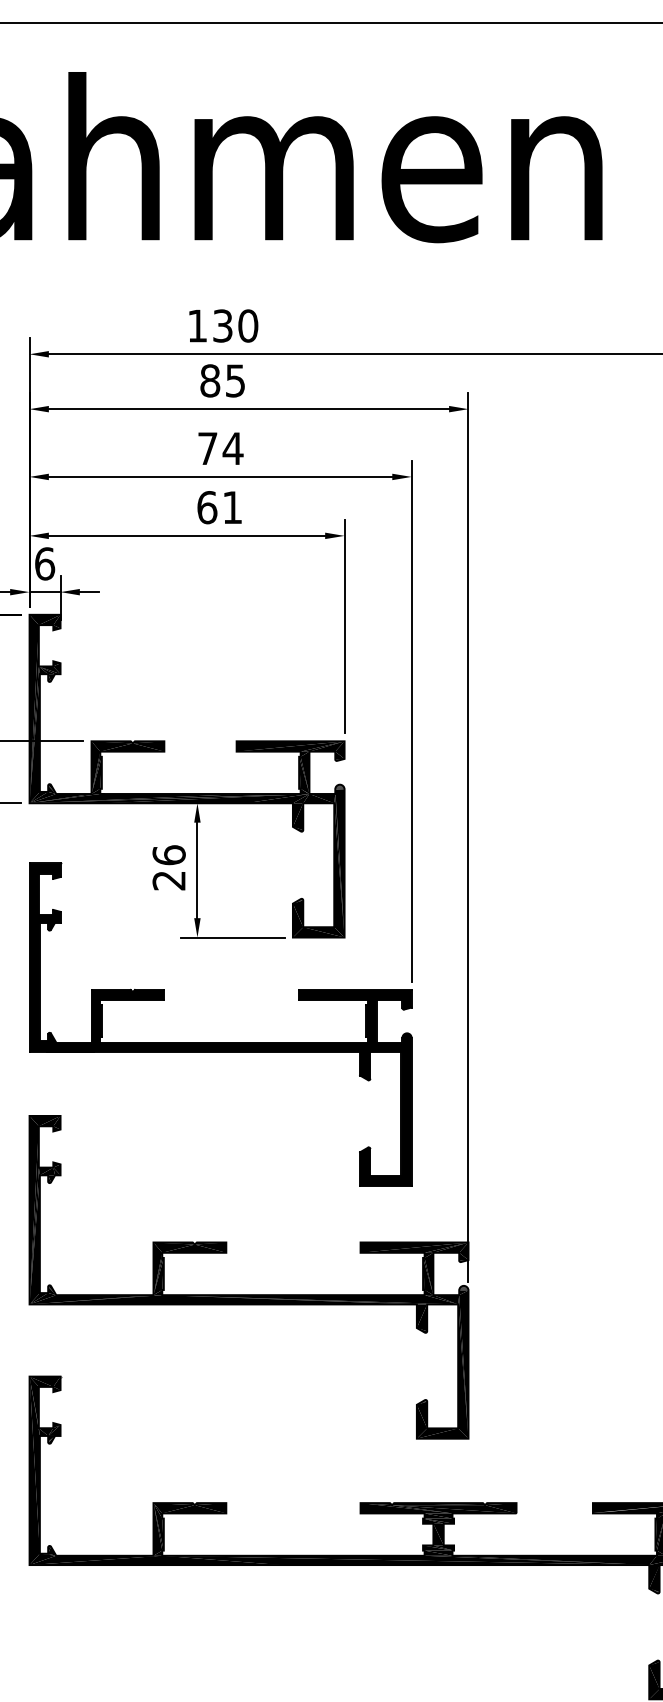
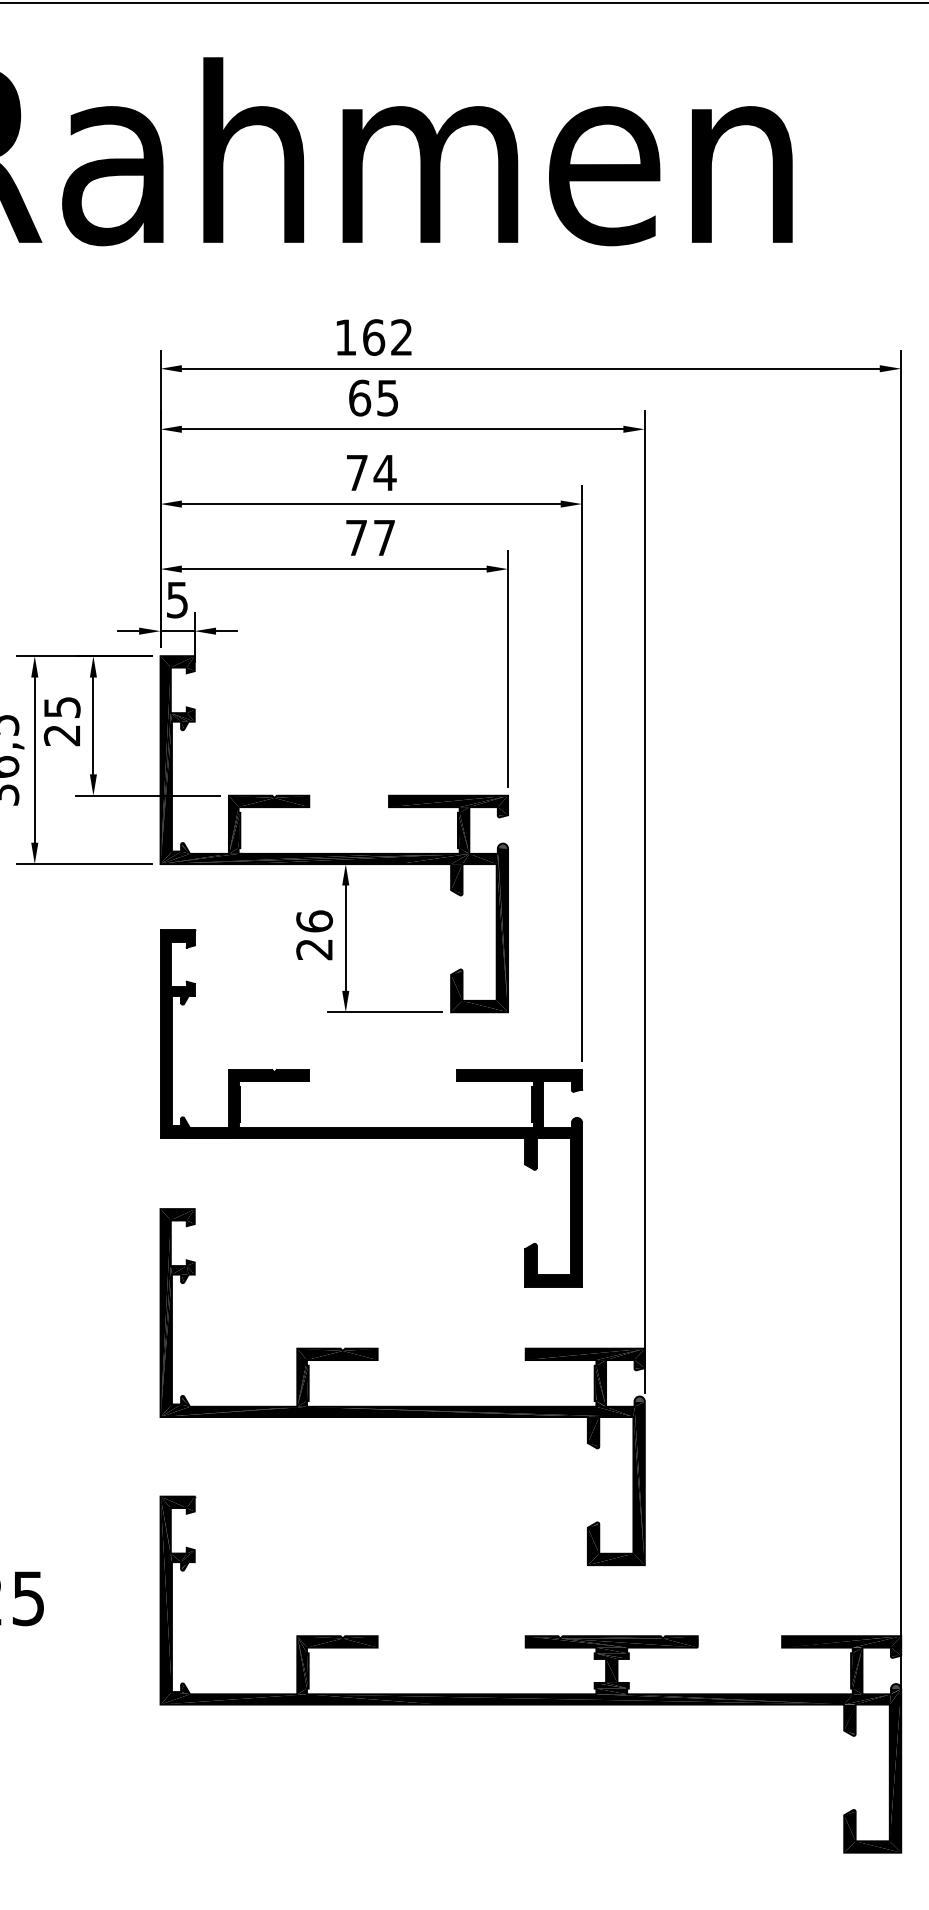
text: (235, 325) -> (387, 337), 130 -> 162
text: (210, 380) -> (360, 397), 85 -> 65
text: (218, 507) -> (369, 537), 61 -> 77
text: (44, 563) -> (177, 599), 6 -> 5

